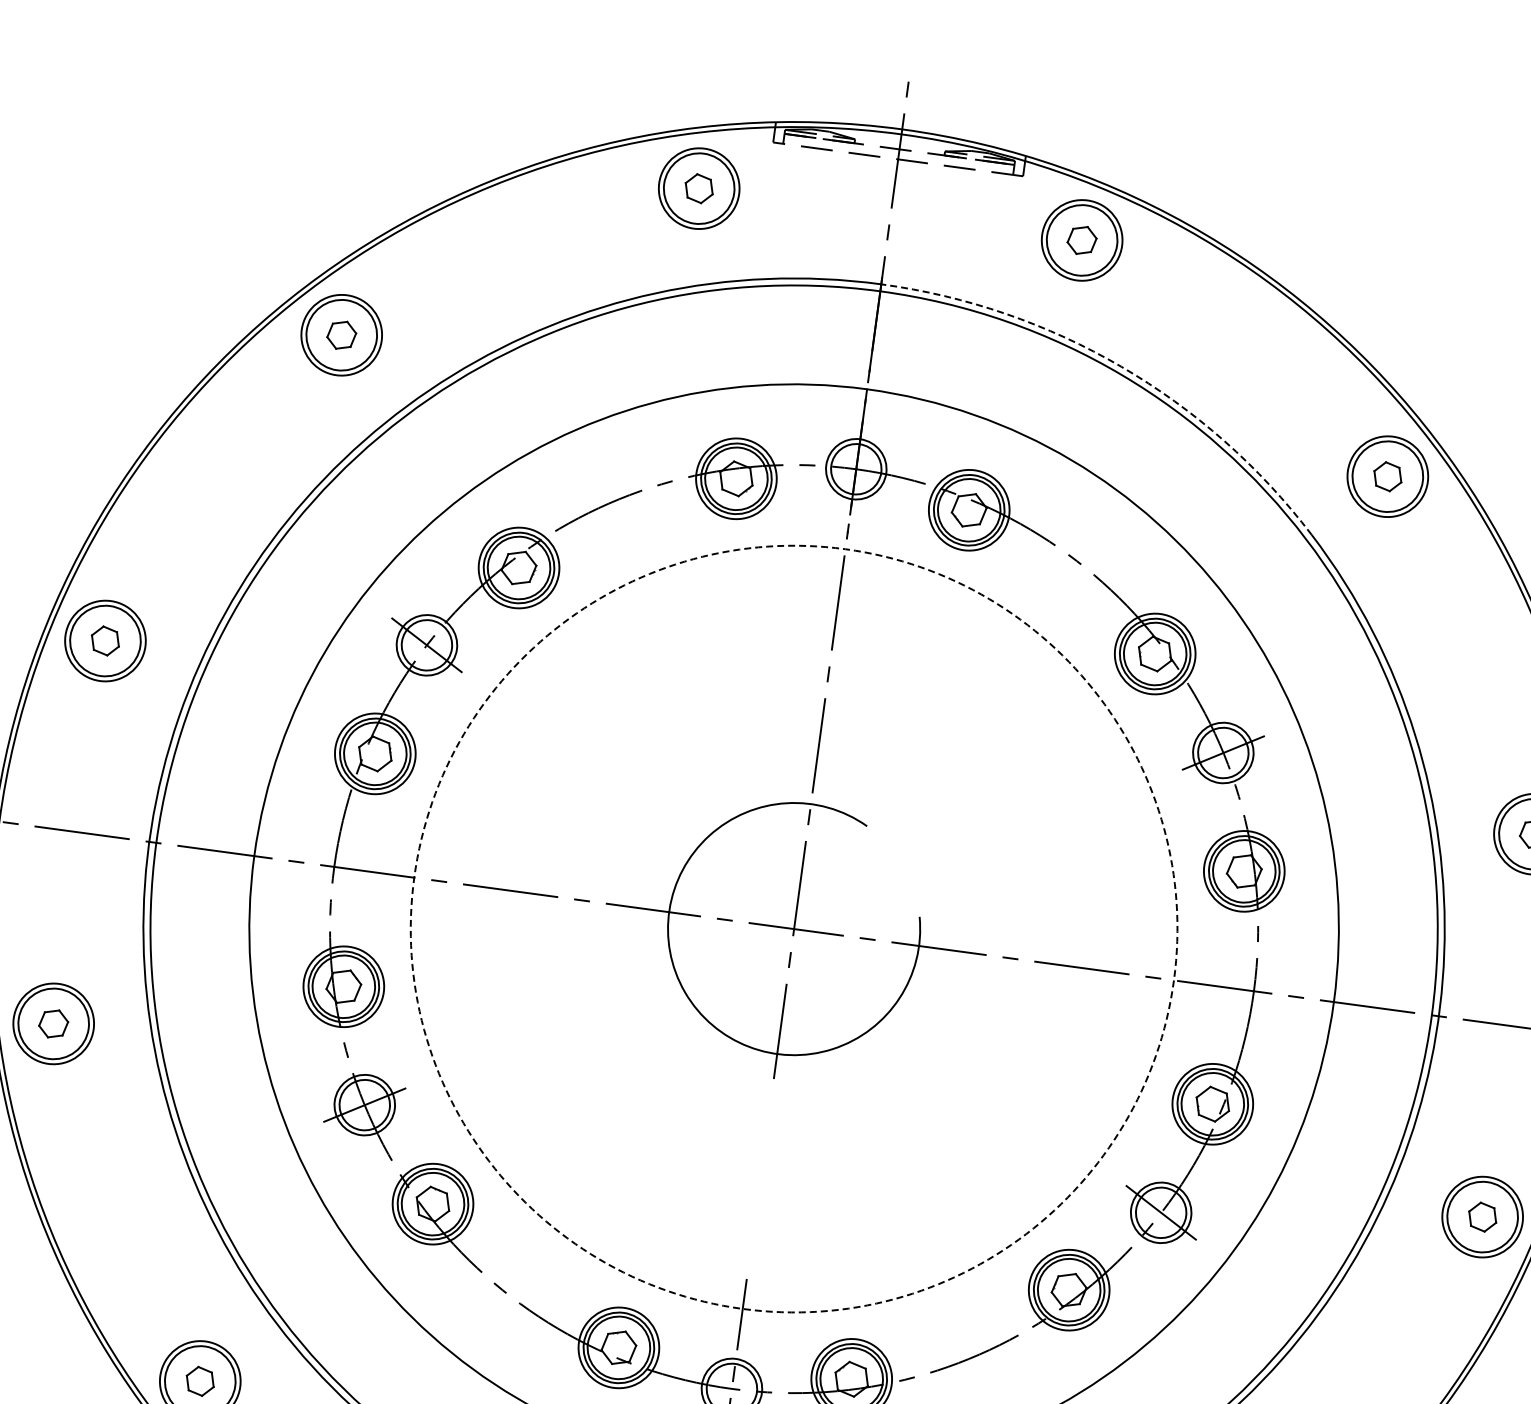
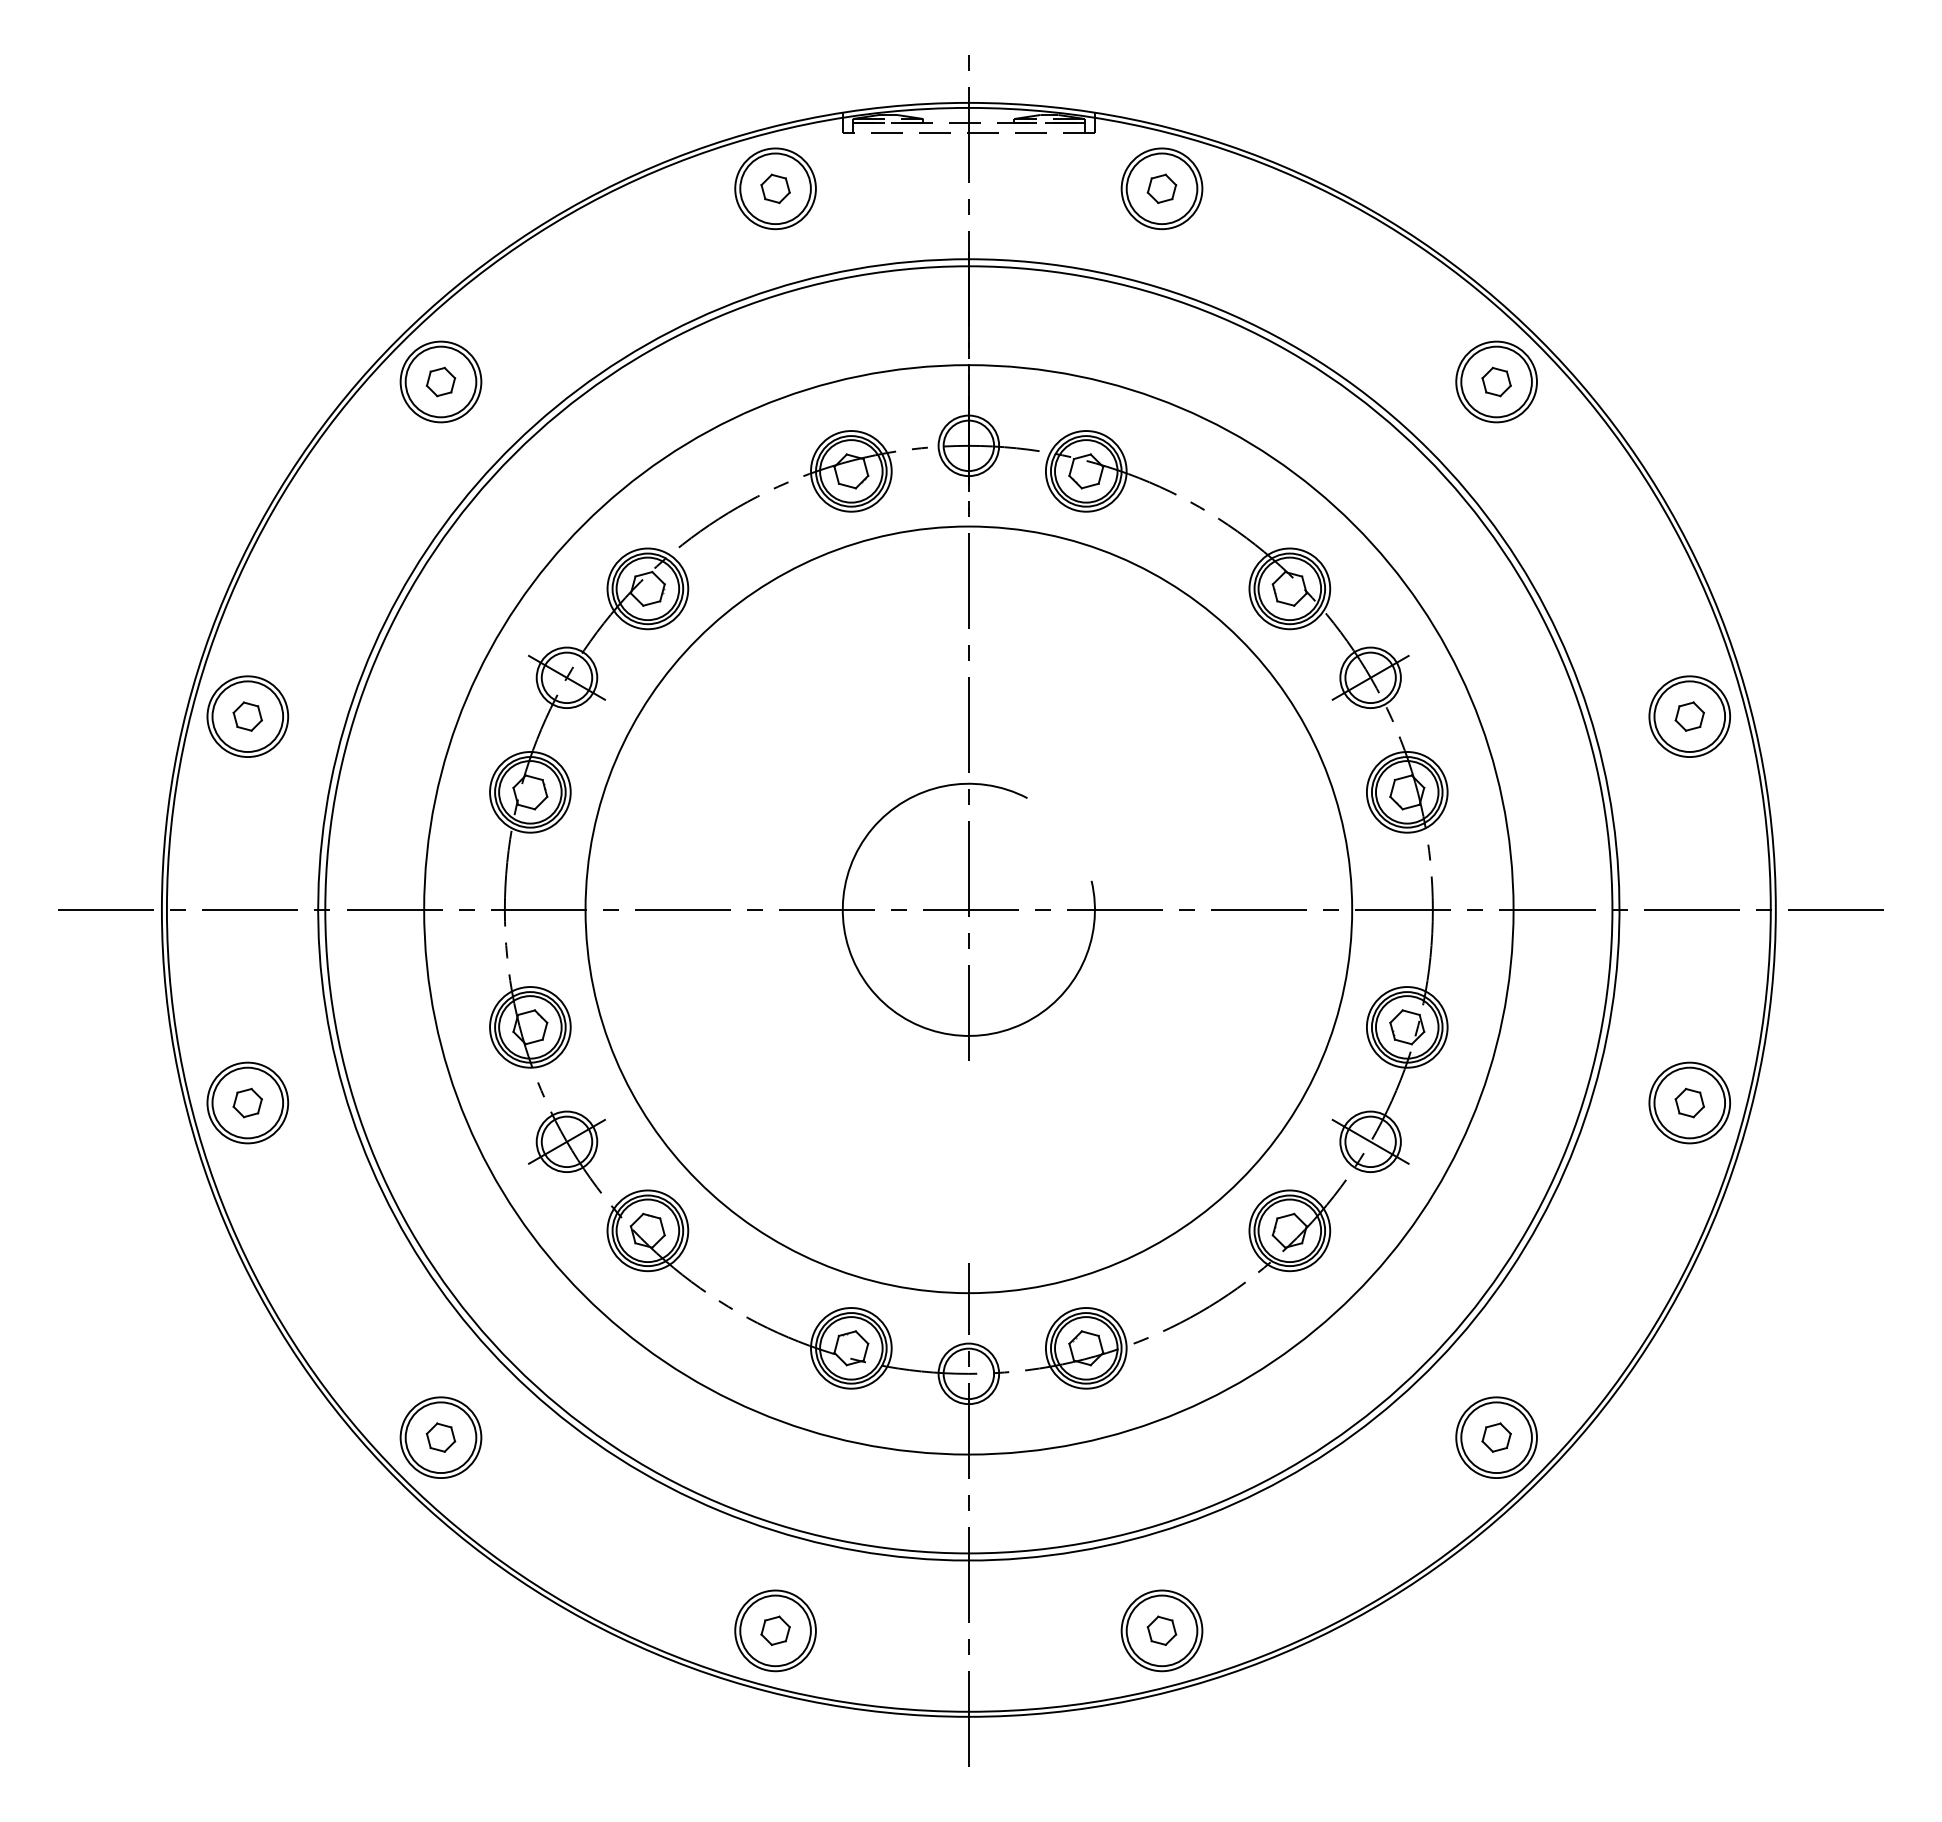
arc: (1121, 366) -> (1217, 308), dashed -> solid
circle: (793, 928) -> (968, 909), dashed -> solid

